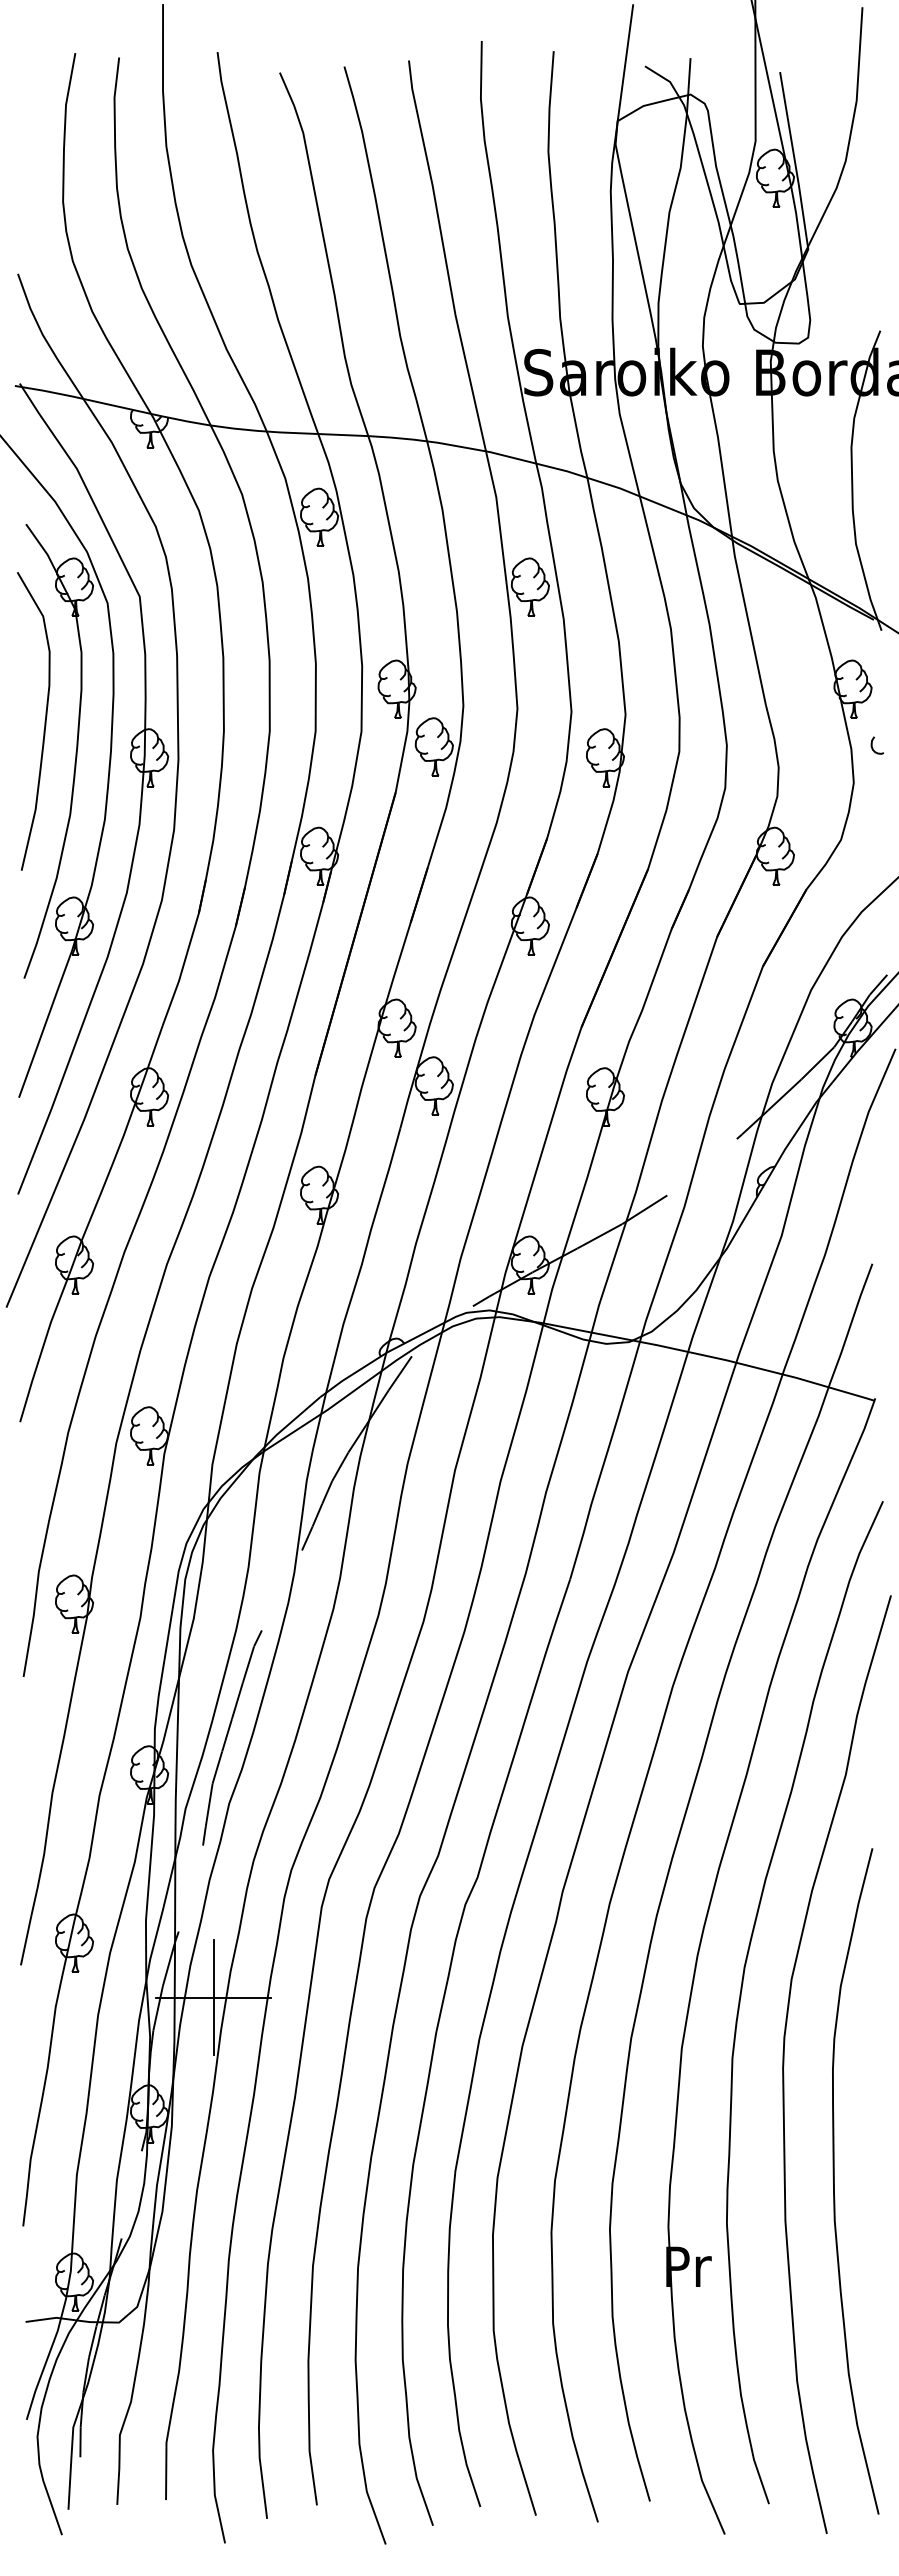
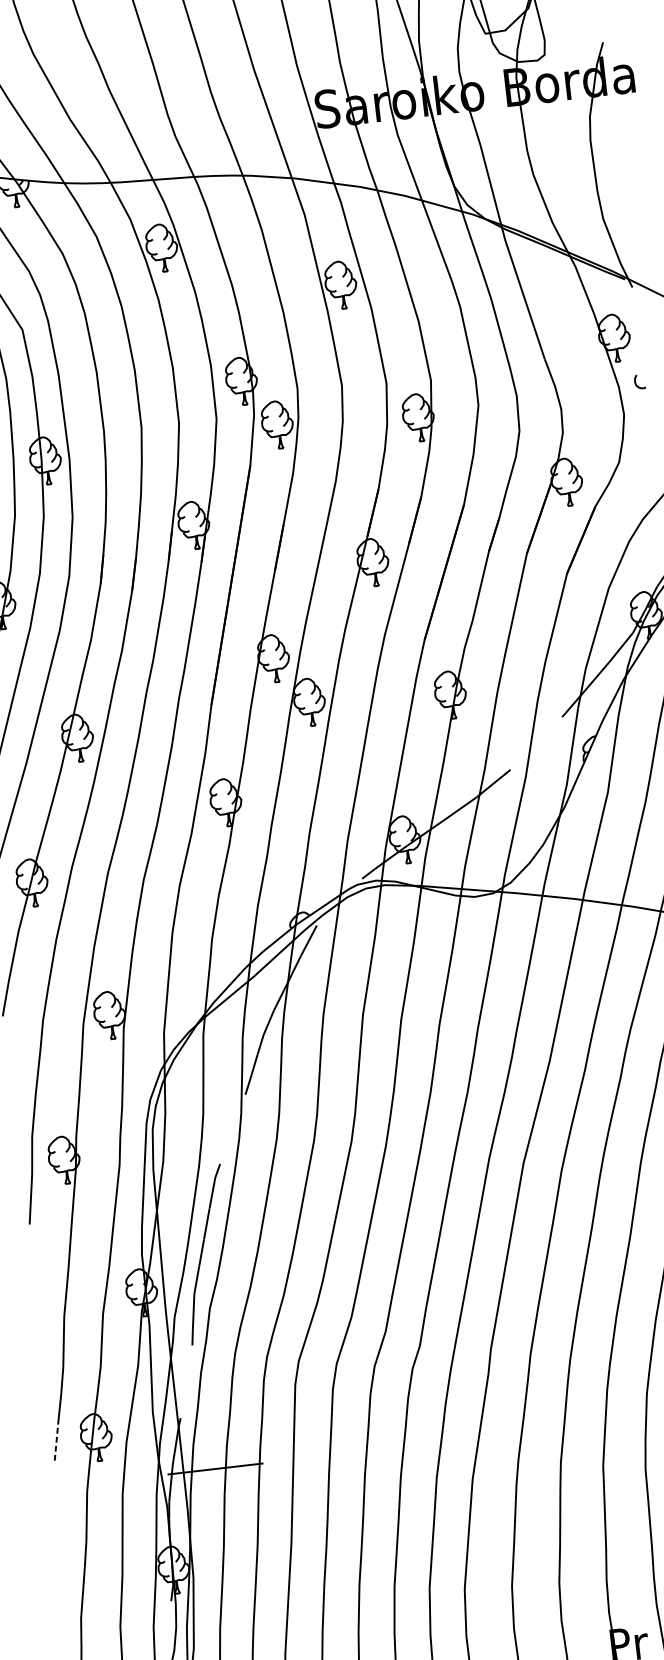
line: (26, 1941) -> (57, 1440), solid -> dashed
line: (213, 1997) -> (215, 1468), removed

